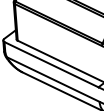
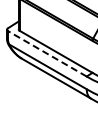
line: (50, 64) -> (46, 53), solid -> dashed

